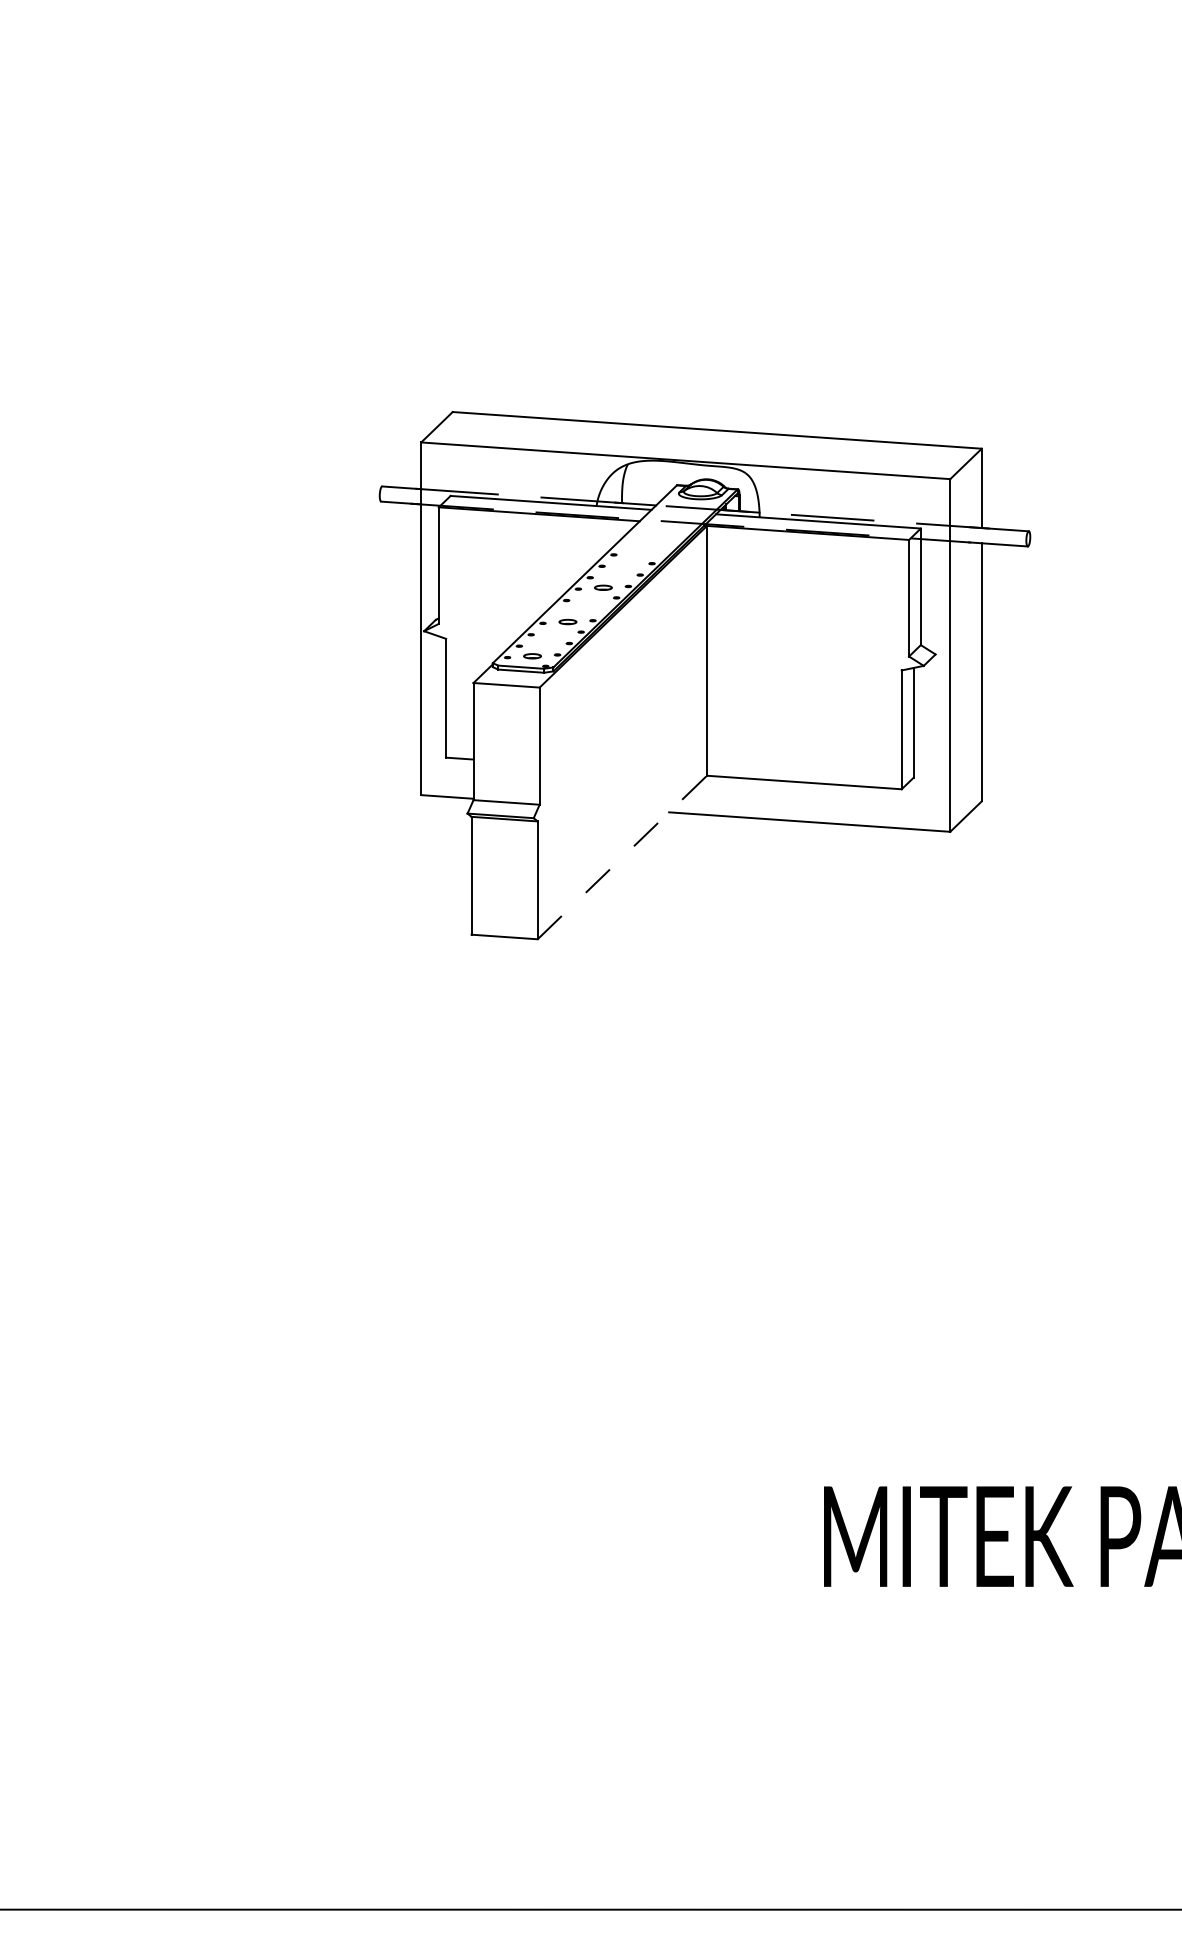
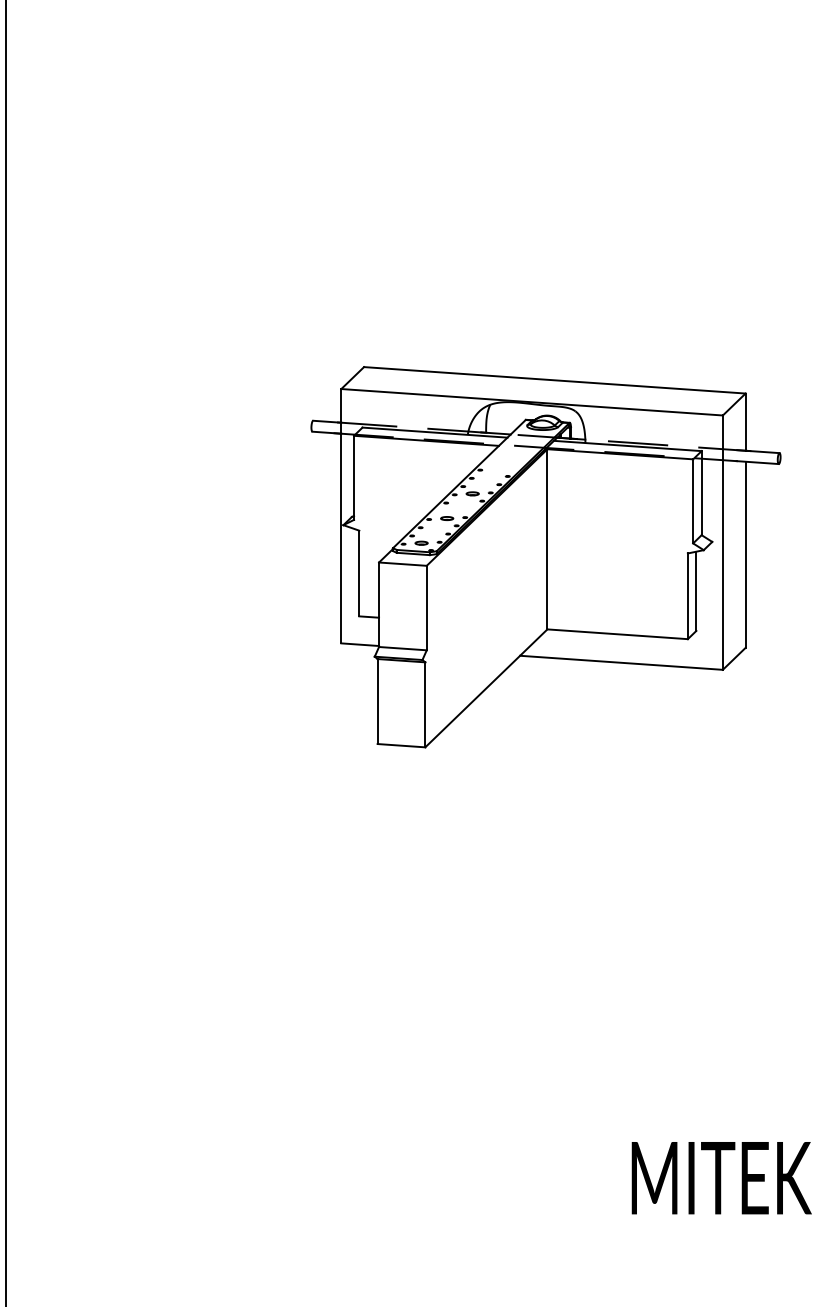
line: (622, 857) -> (486, 688), dashed -> solid

